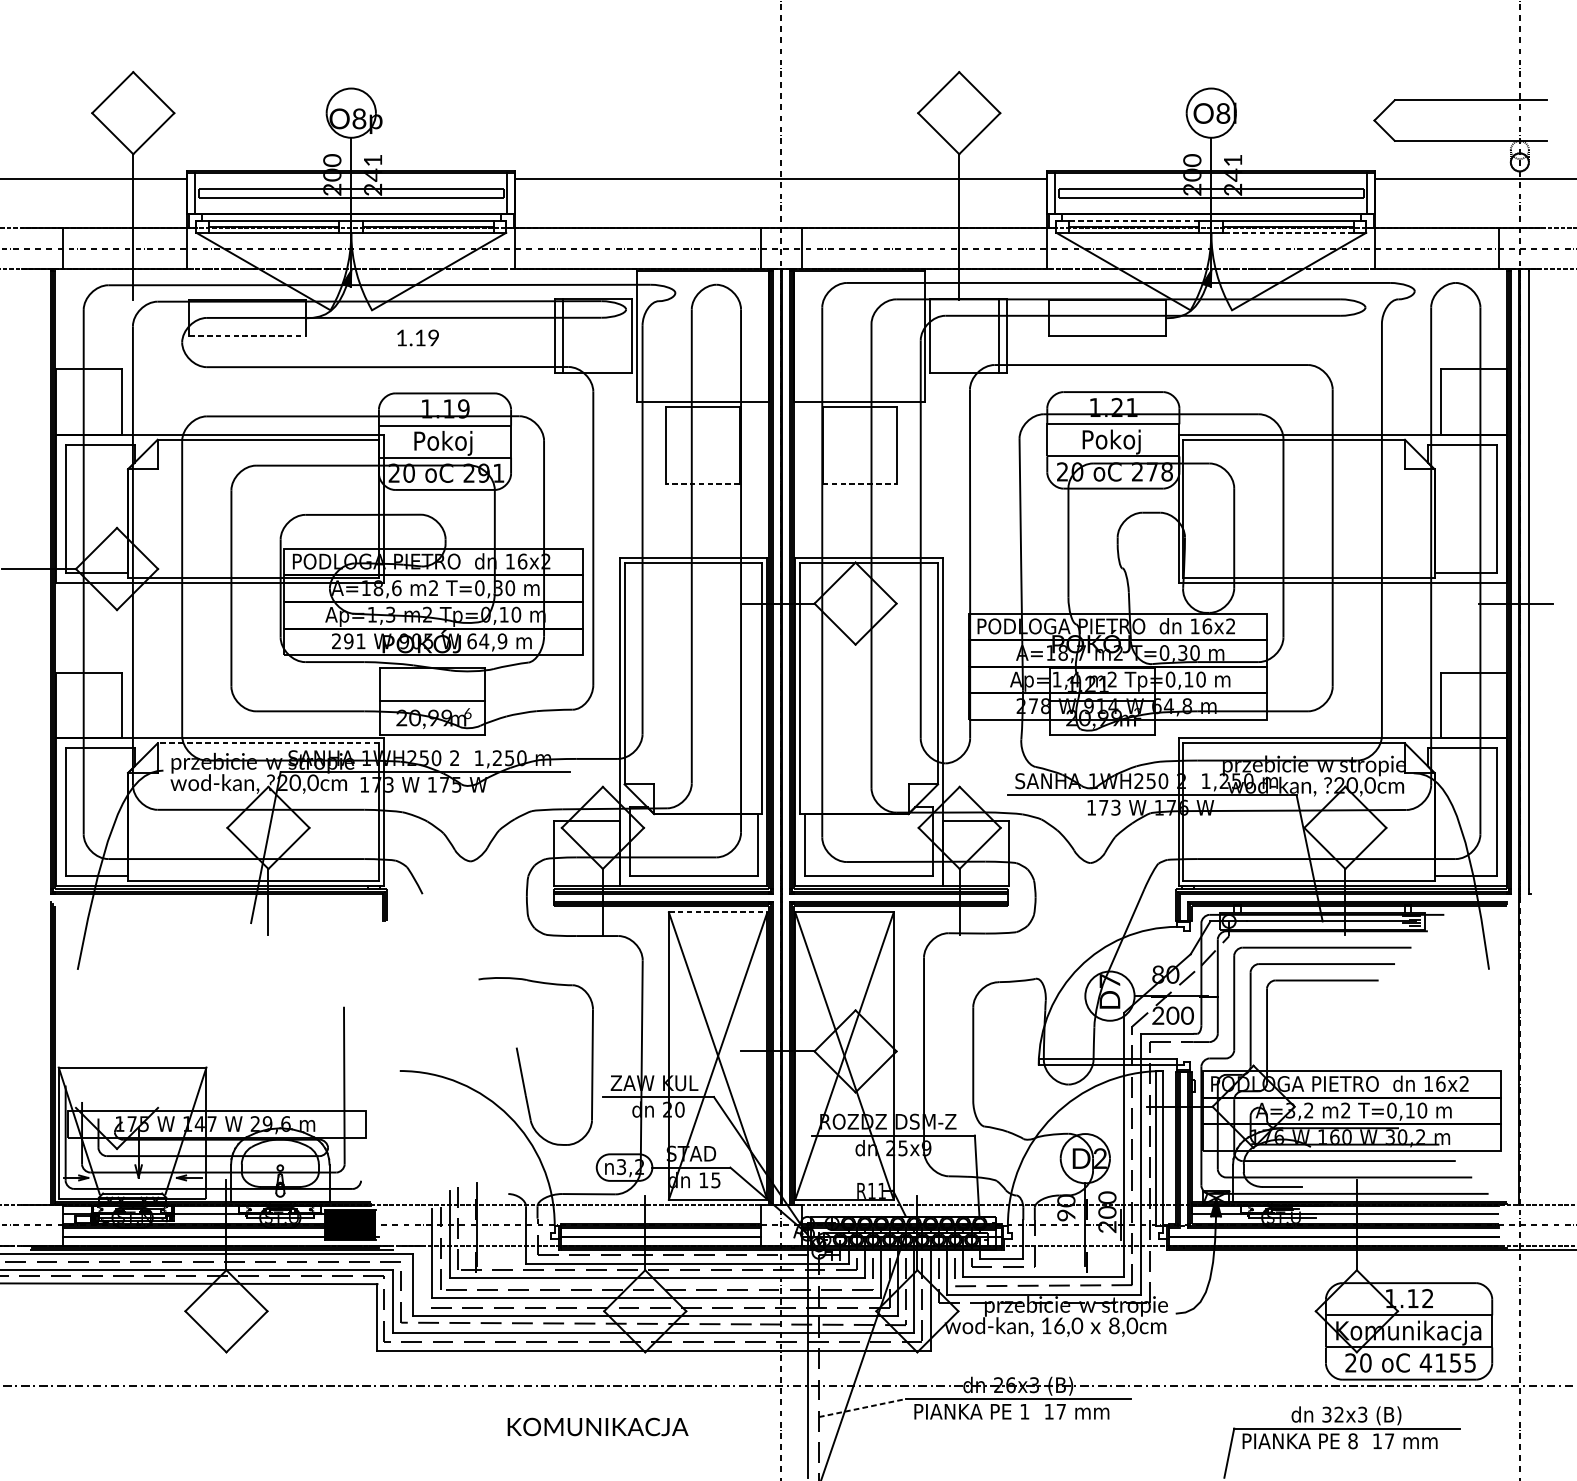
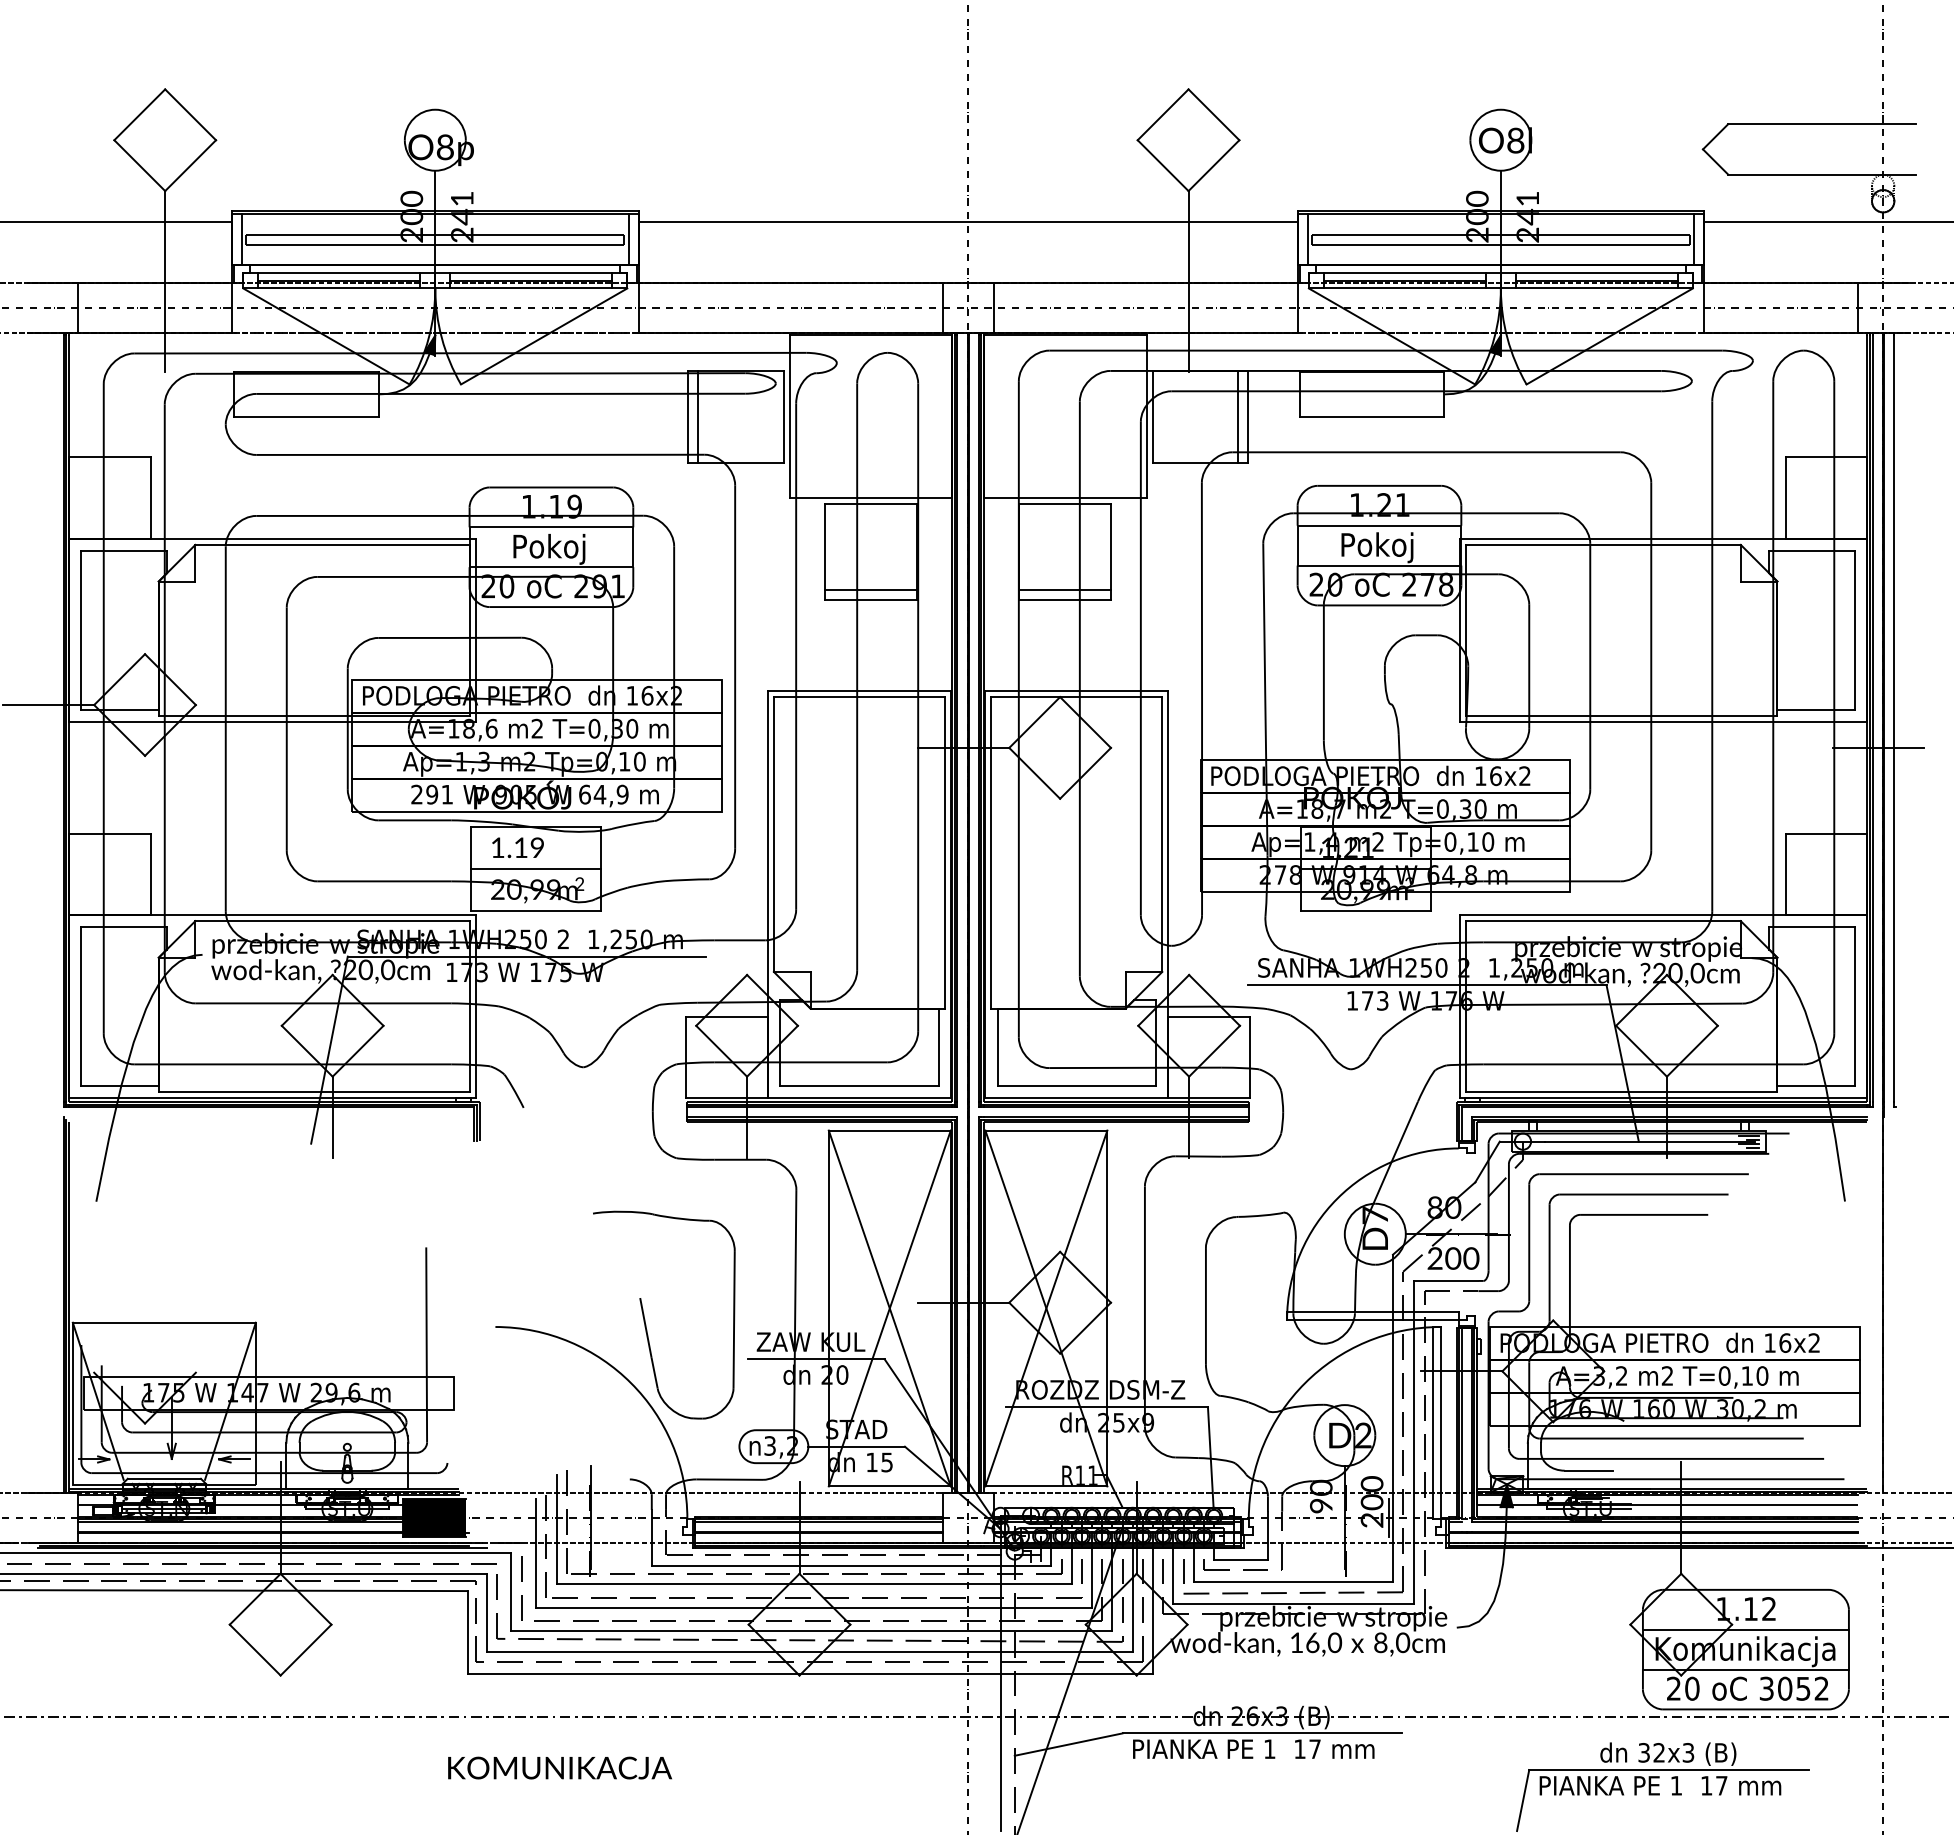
line: (1133, 220) -> (1404, 273), dashed -> solid
line: (1288, 232) -> (1596, 288), dashed -> solid
line: (248, 336) -> (307, 416), dashed -> solid
text: (417, 337) -> (517, 847), moved
line: (702, 475) -> (870, 589), added
line: (859, 475) -> (1064, 589), added
line: (703, 483) -> (871, 599), dashed -> solid
line: (859, 483) -> (1065, 599), dashed -> solid
text: (467, 713) -> (579, 883), 6 -> 2
line: (268, 743) -> (332, 921), dashed -> solid
line: (718, 912) -> (890, 1130), dashed -> solid
line: (420, 1276) -> (521, 1581), added
text: (1447, 1362) -> (1793, 1688), 4155 -> 3052
line: (863, 1407) -> (1069, 1744), dashed -> solid
text: (597, 1426) -> (559, 1767), moved
text: (1353, 1441) -> (1676, 1785), 8 -> 1

